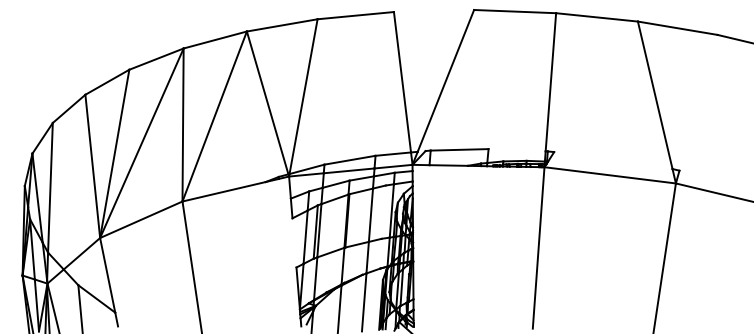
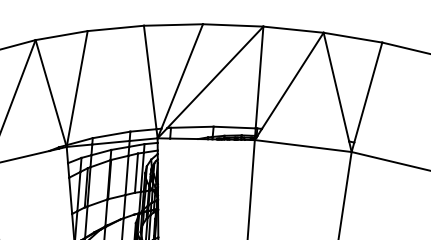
line: (433, 11) -> (173, 25), added
line: (490, 82) -> (215, 77), added
line: (595, 86) -> (292, 80), added
line: (698, 102) -> (368, 92), added
line: (516, 150) -> (234, 127), added
line: (383, 211) -> (136, 172), added
line: (294, 242) -> (70, 195), added

